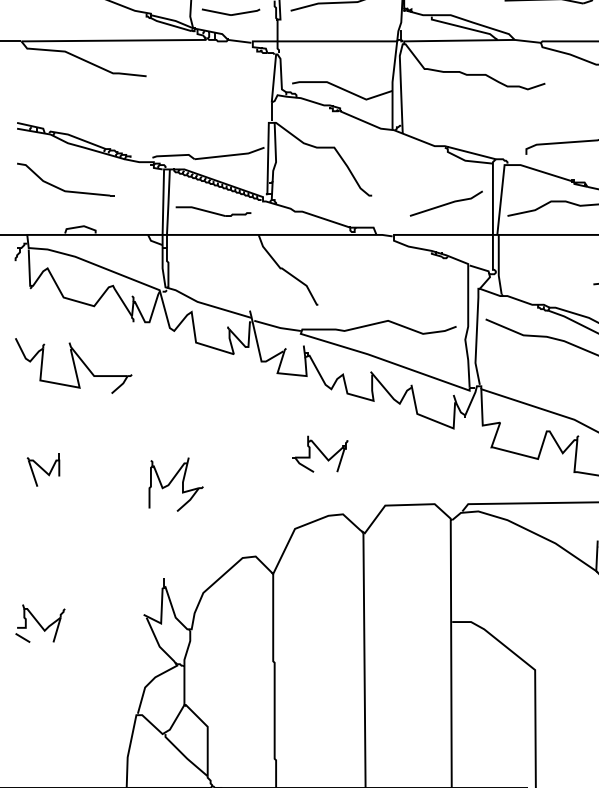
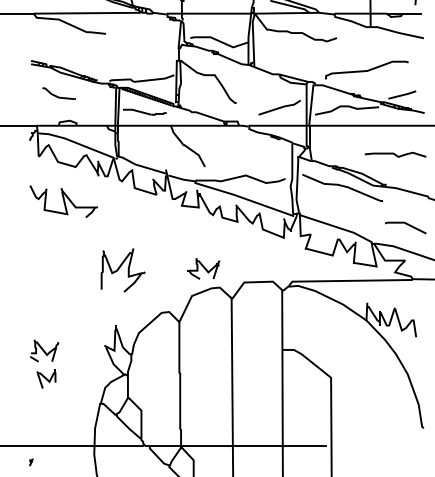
part: (66, 179) -> (59, 93), size x0.6
part: (320, 453) -> (203, 268), moved
part: (43, 469) -> (46, 378), moved
part: (174, 484) -> (122, 270), size x1.4

